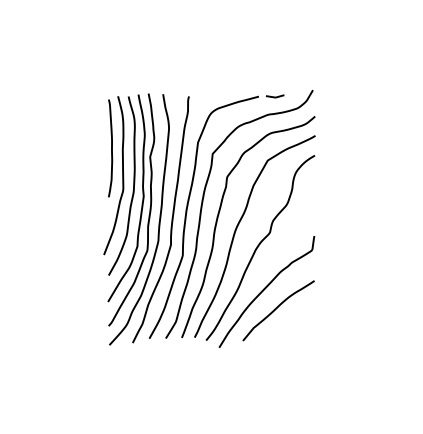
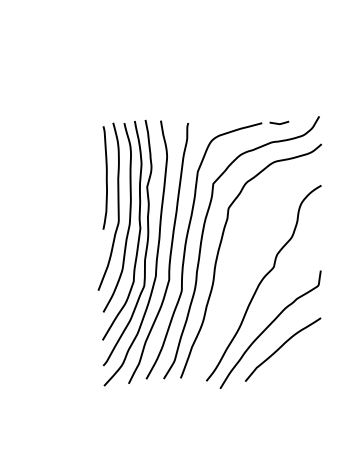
curve: (236, 231) -> (238, 265), removed

